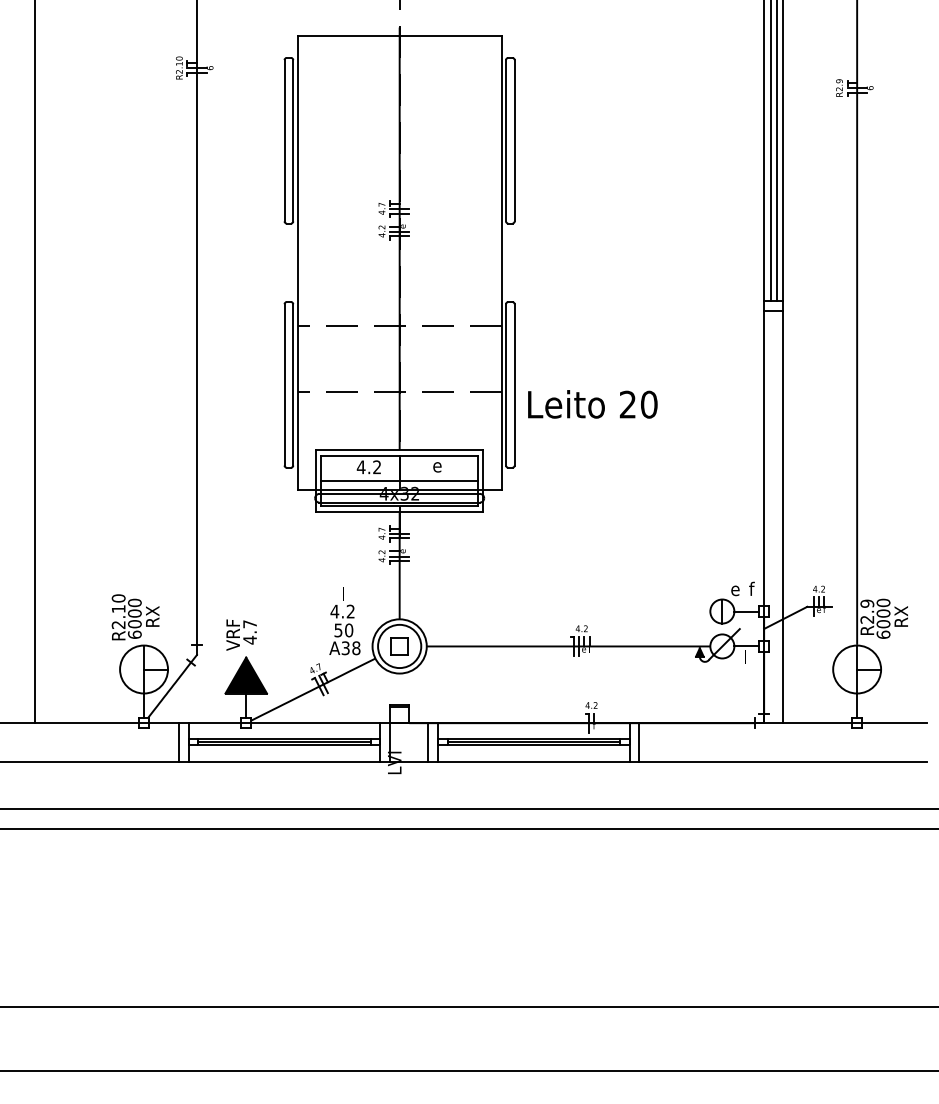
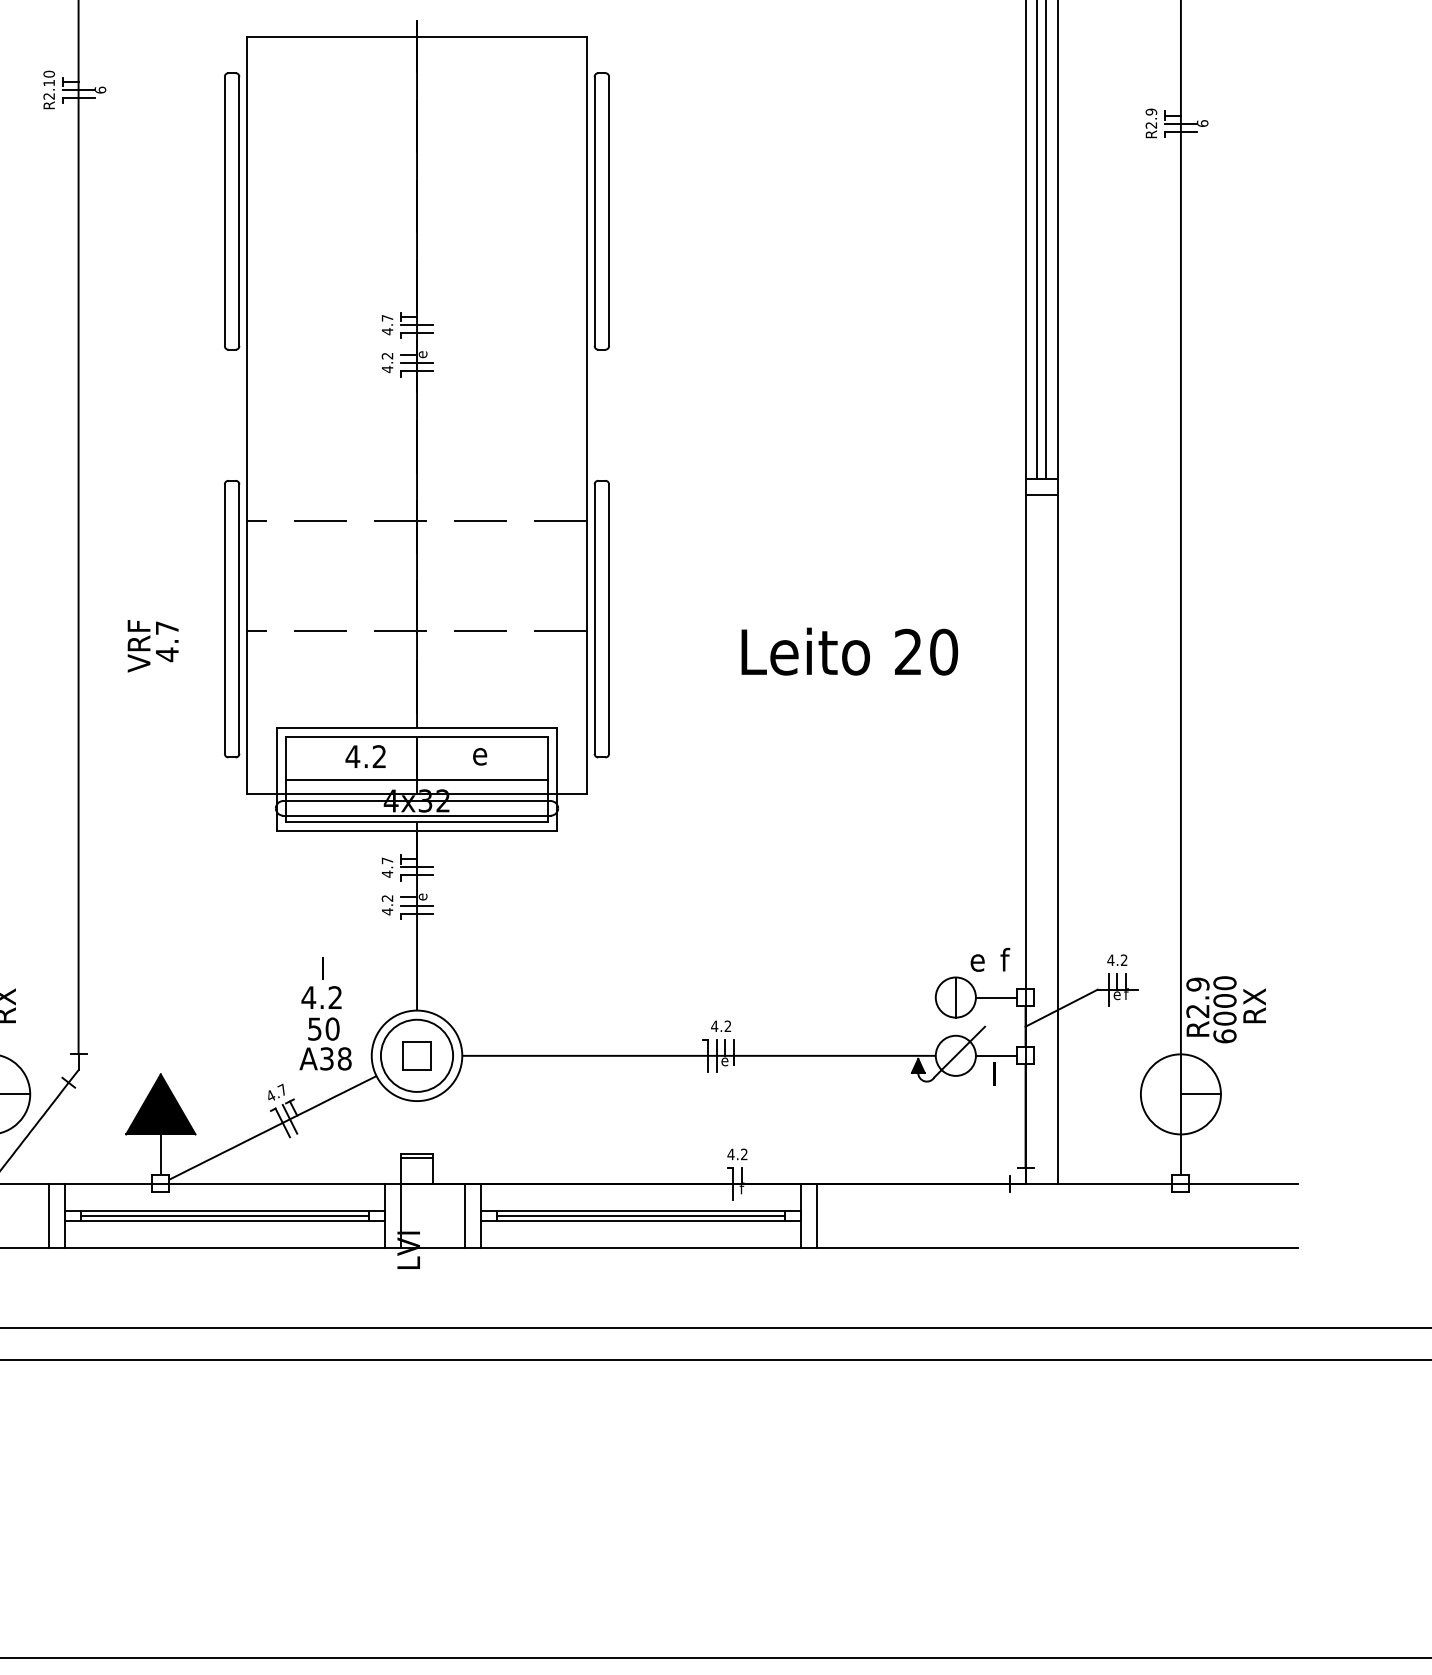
text: (592, 404) -> (849, 651), moved
text: (241, 634) -> (152, 645), moved

